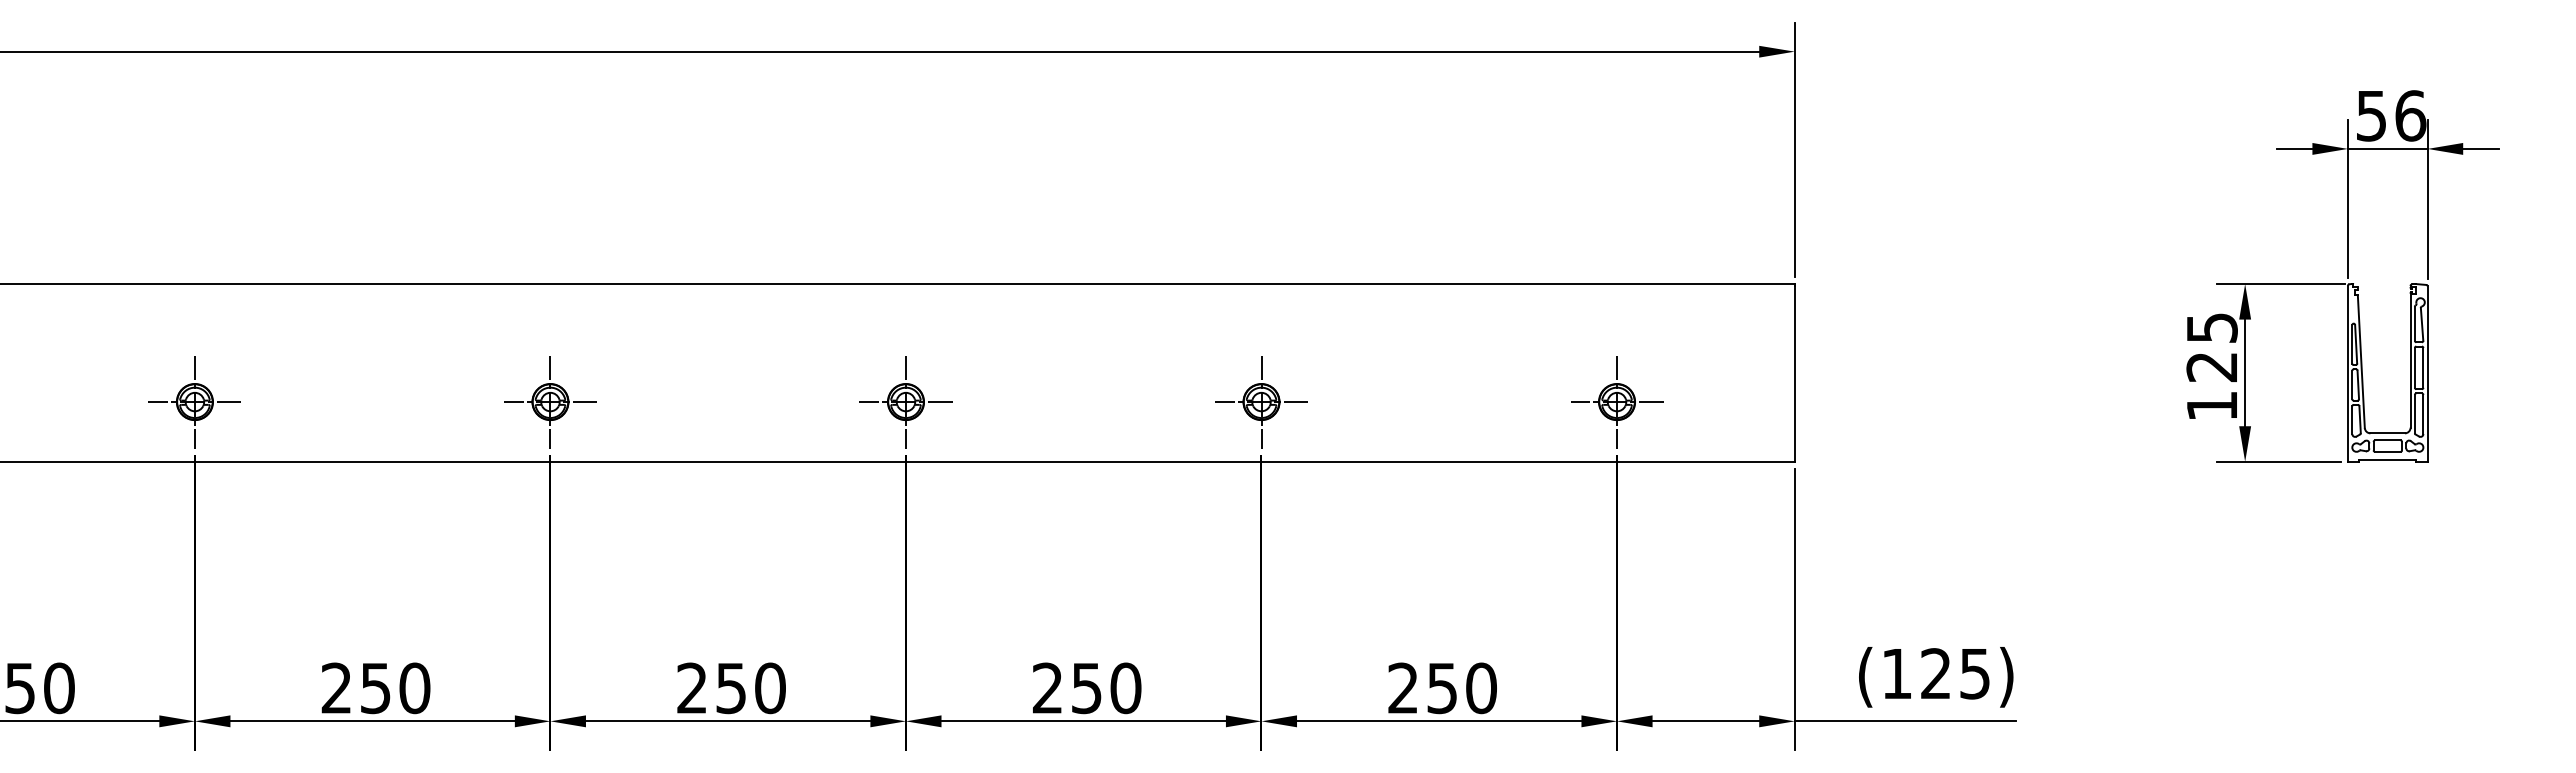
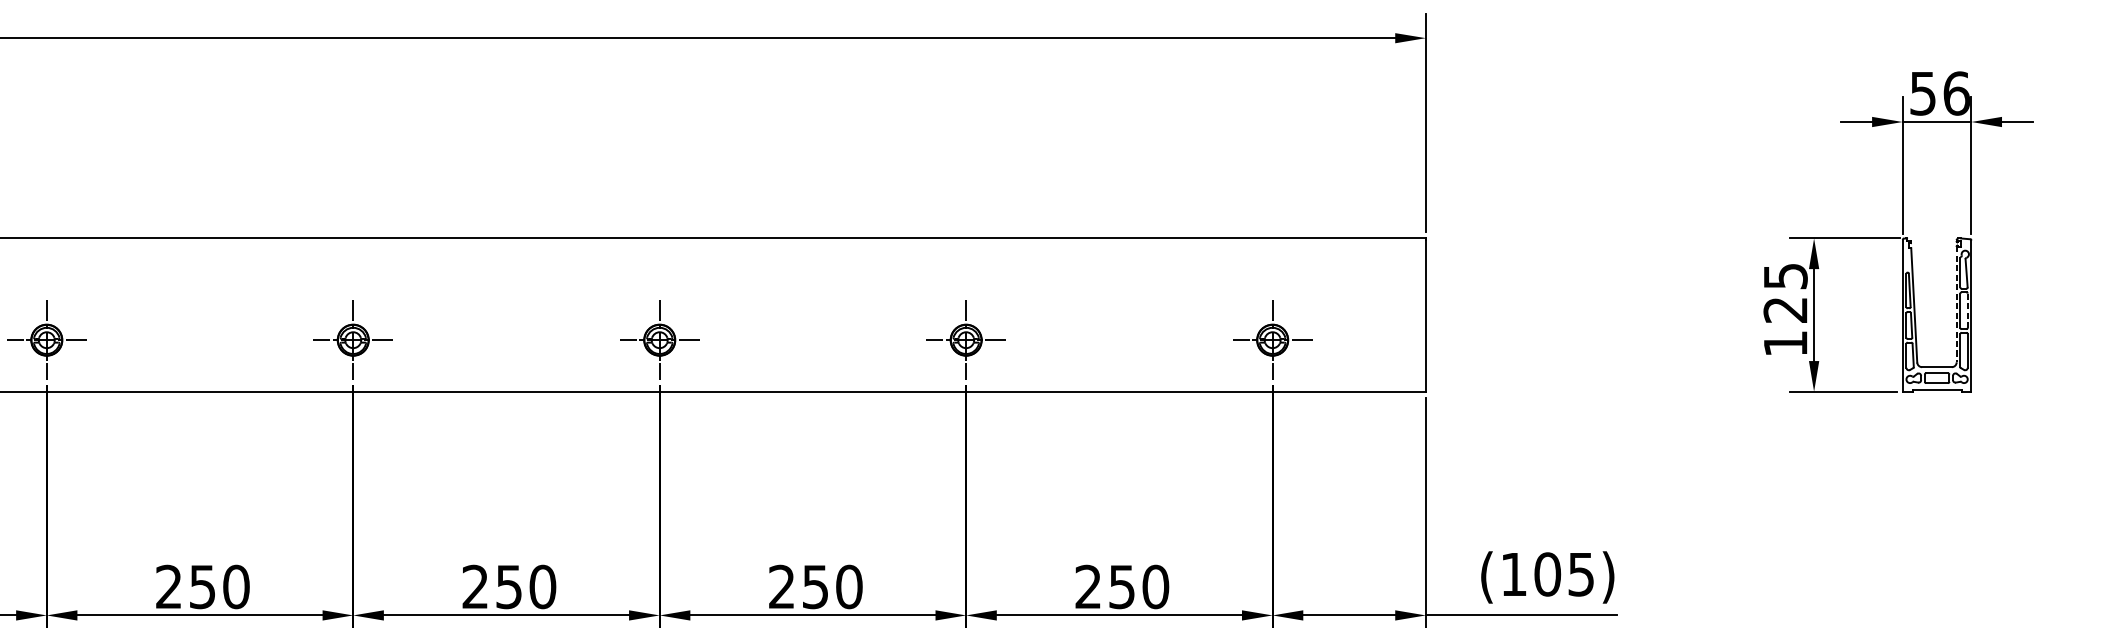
line: (2410, 360) -> (1956, 304), solid -> dashed
line: (2423, 367) -> (1967, 310), solid -> dashed
text: (1935, 673) -> (1547, 574), (125) -> (105)

